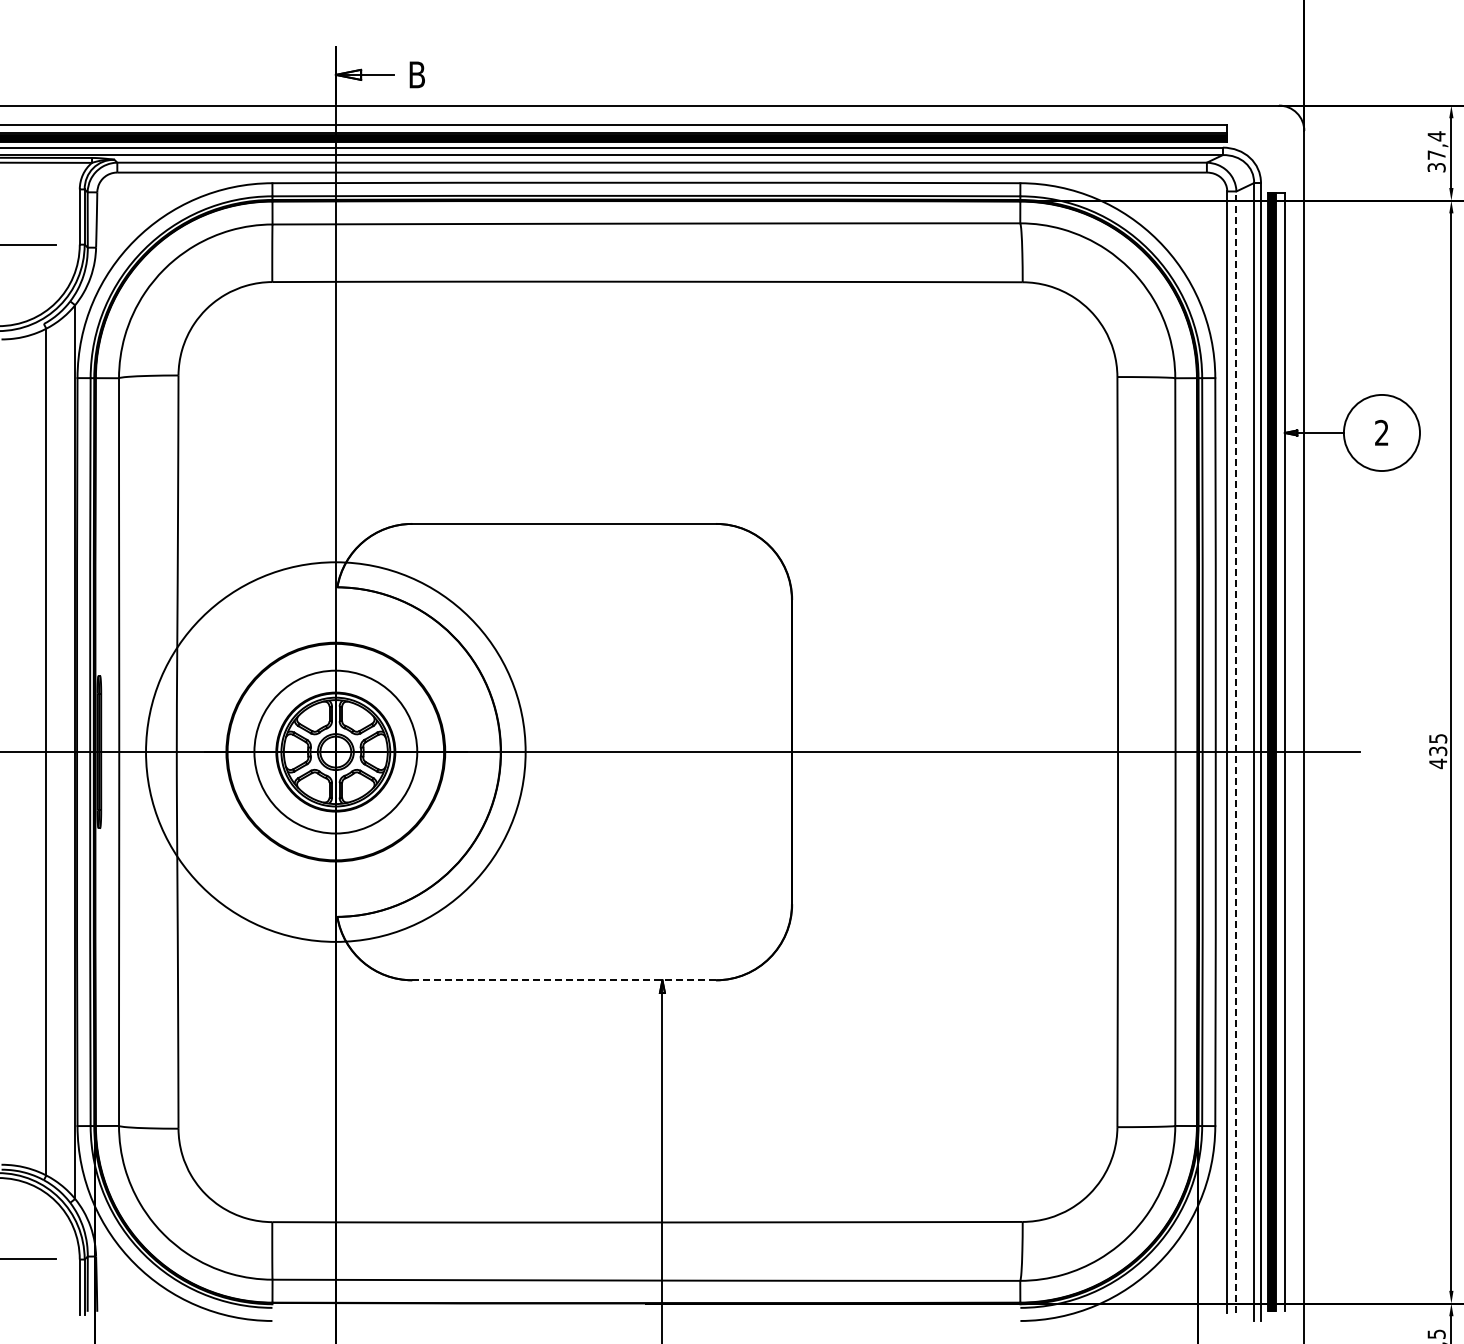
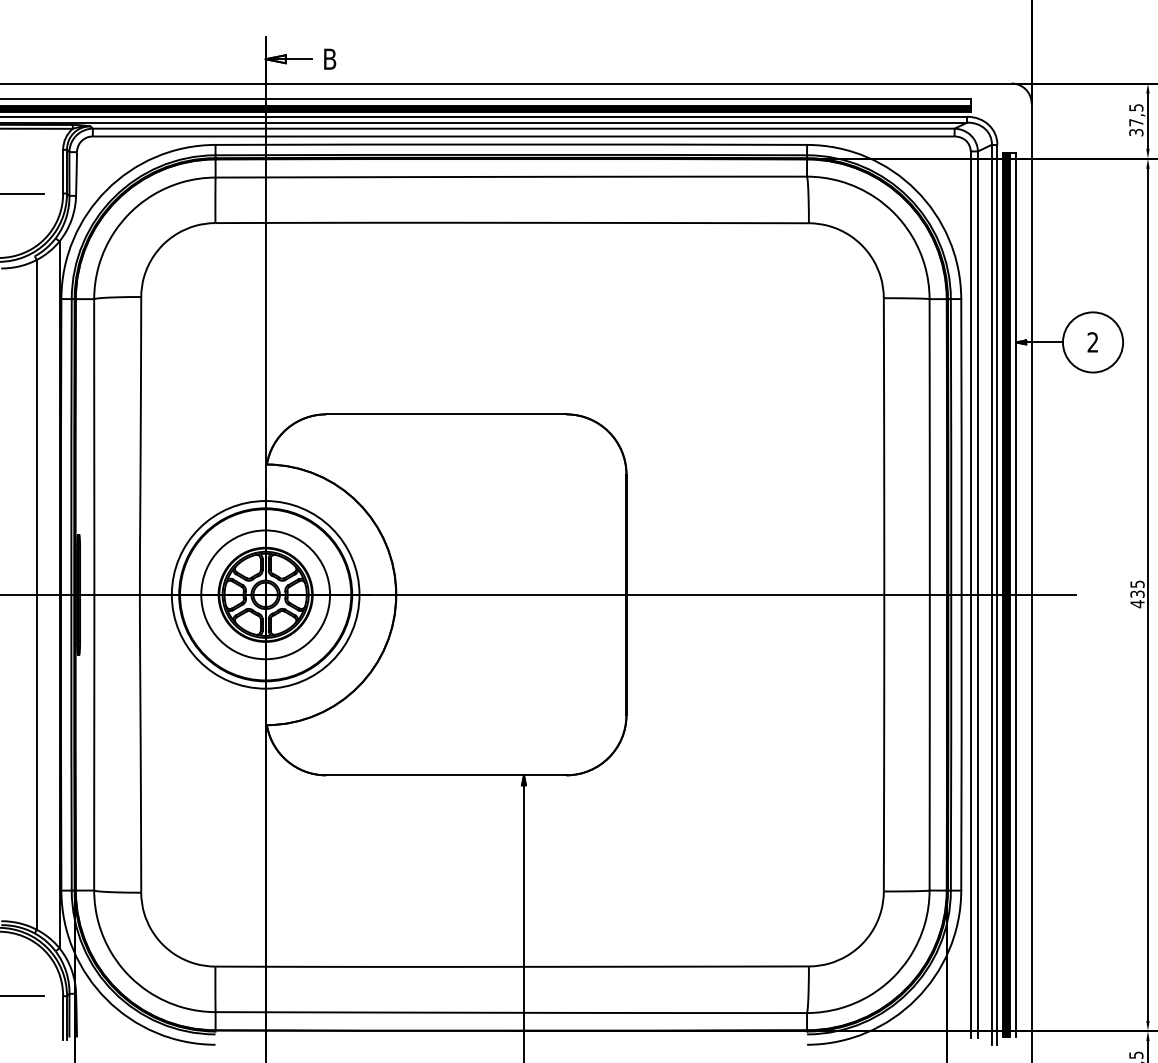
text: (1436, 136) -> (1136, 107), 37,4 -> 37,5
circle: (335, 751) -> (265, 594), size x0.62
line: (1236, 752) -> (978, 595), dashed -> solid
line: (564, 980) -> (446, 775), dashed -> solid

